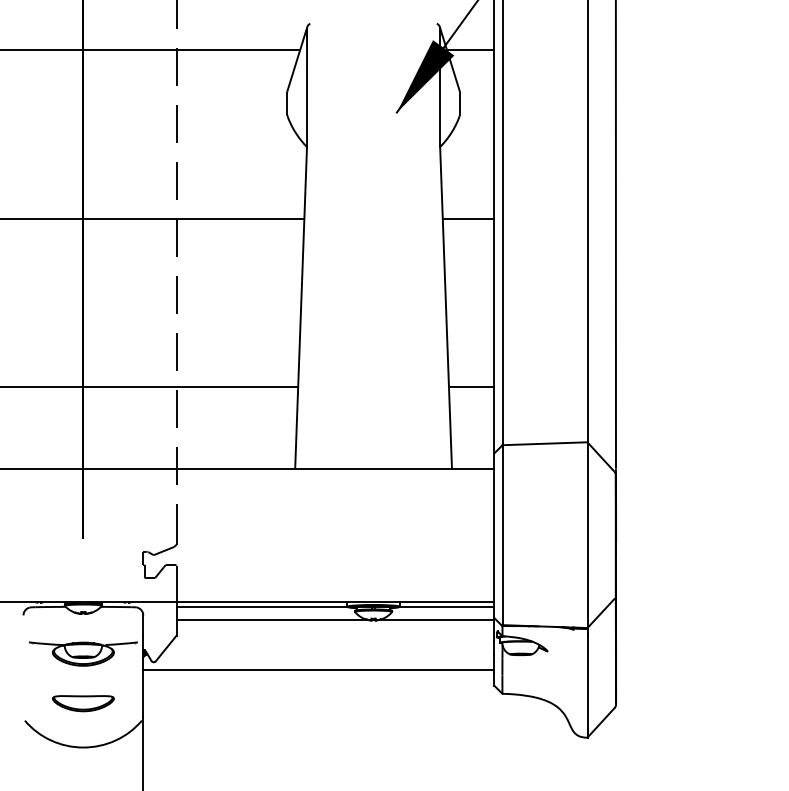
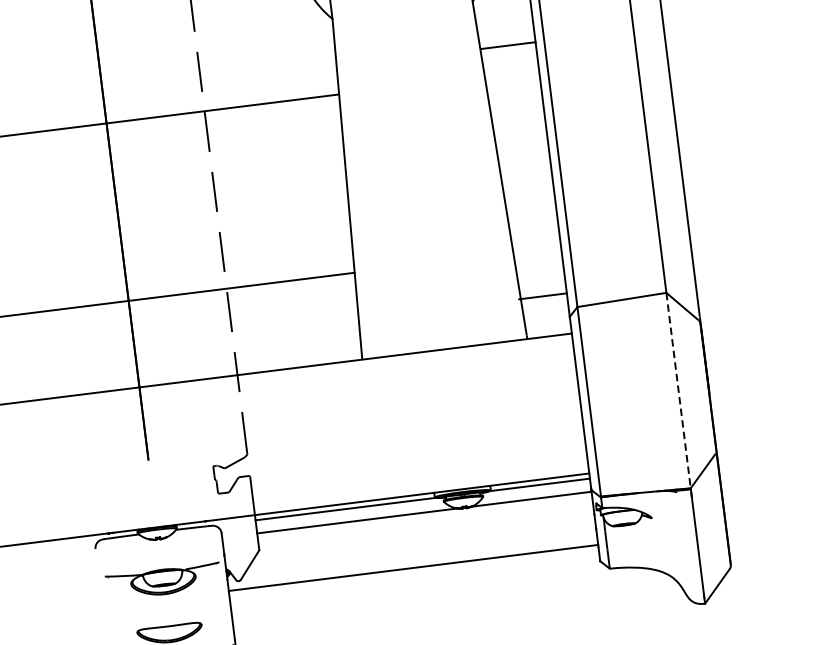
line: (468, 218) -> (508, 45), moved
line: (471, 387) -> (542, 296), moved
line: (587, 535) -> (678, 390), solid -> dashed

